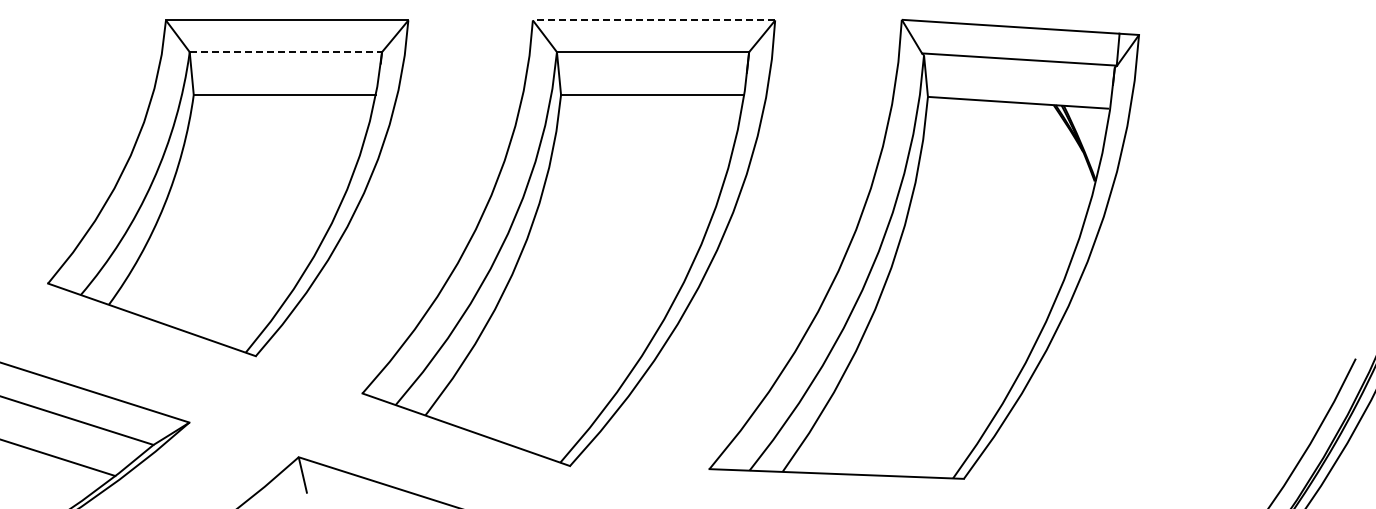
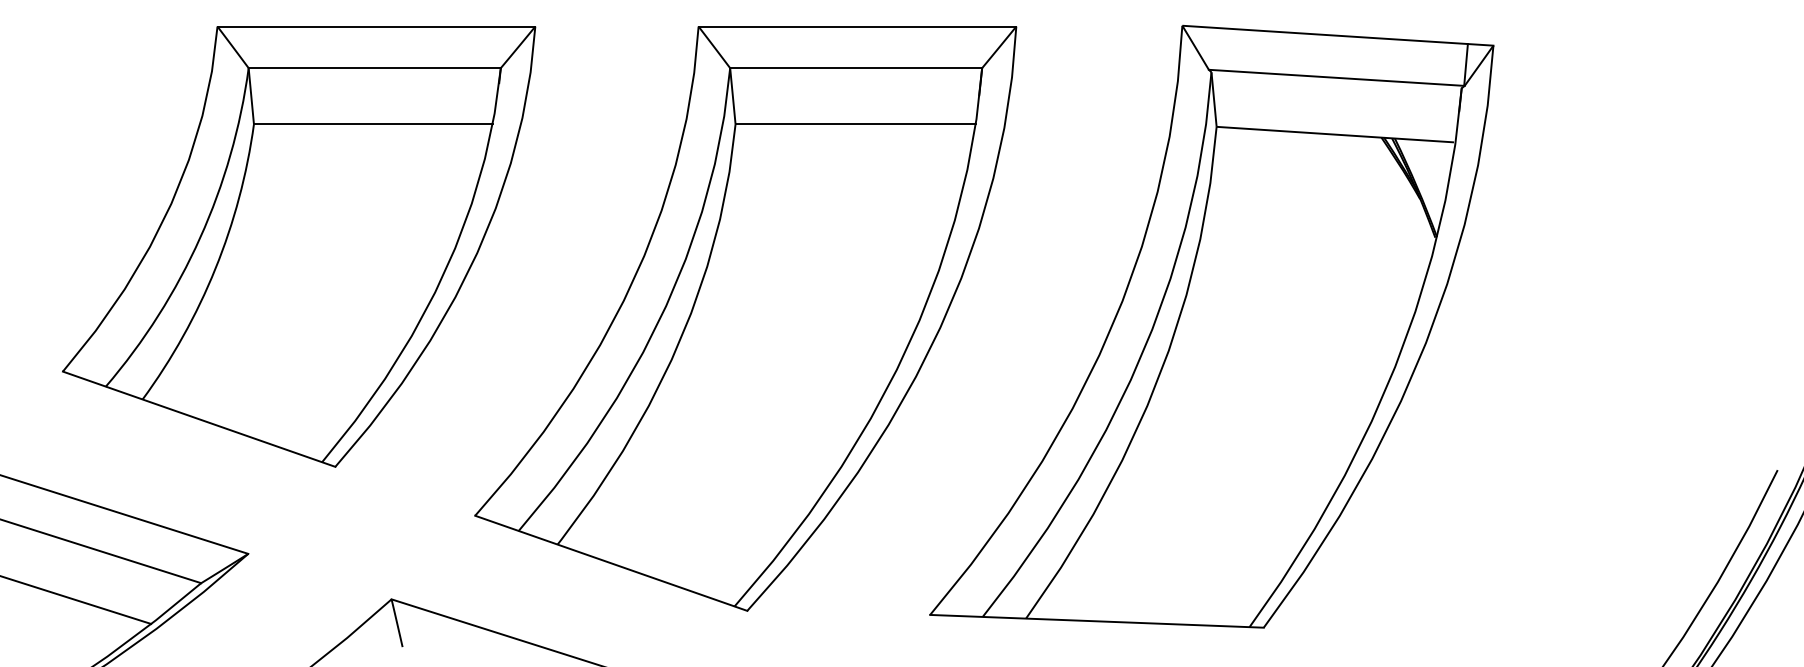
line: (653, 20) -> (856, 26), dashed -> solid
line: (286, 52) -> (375, 68), dashed -> solid

